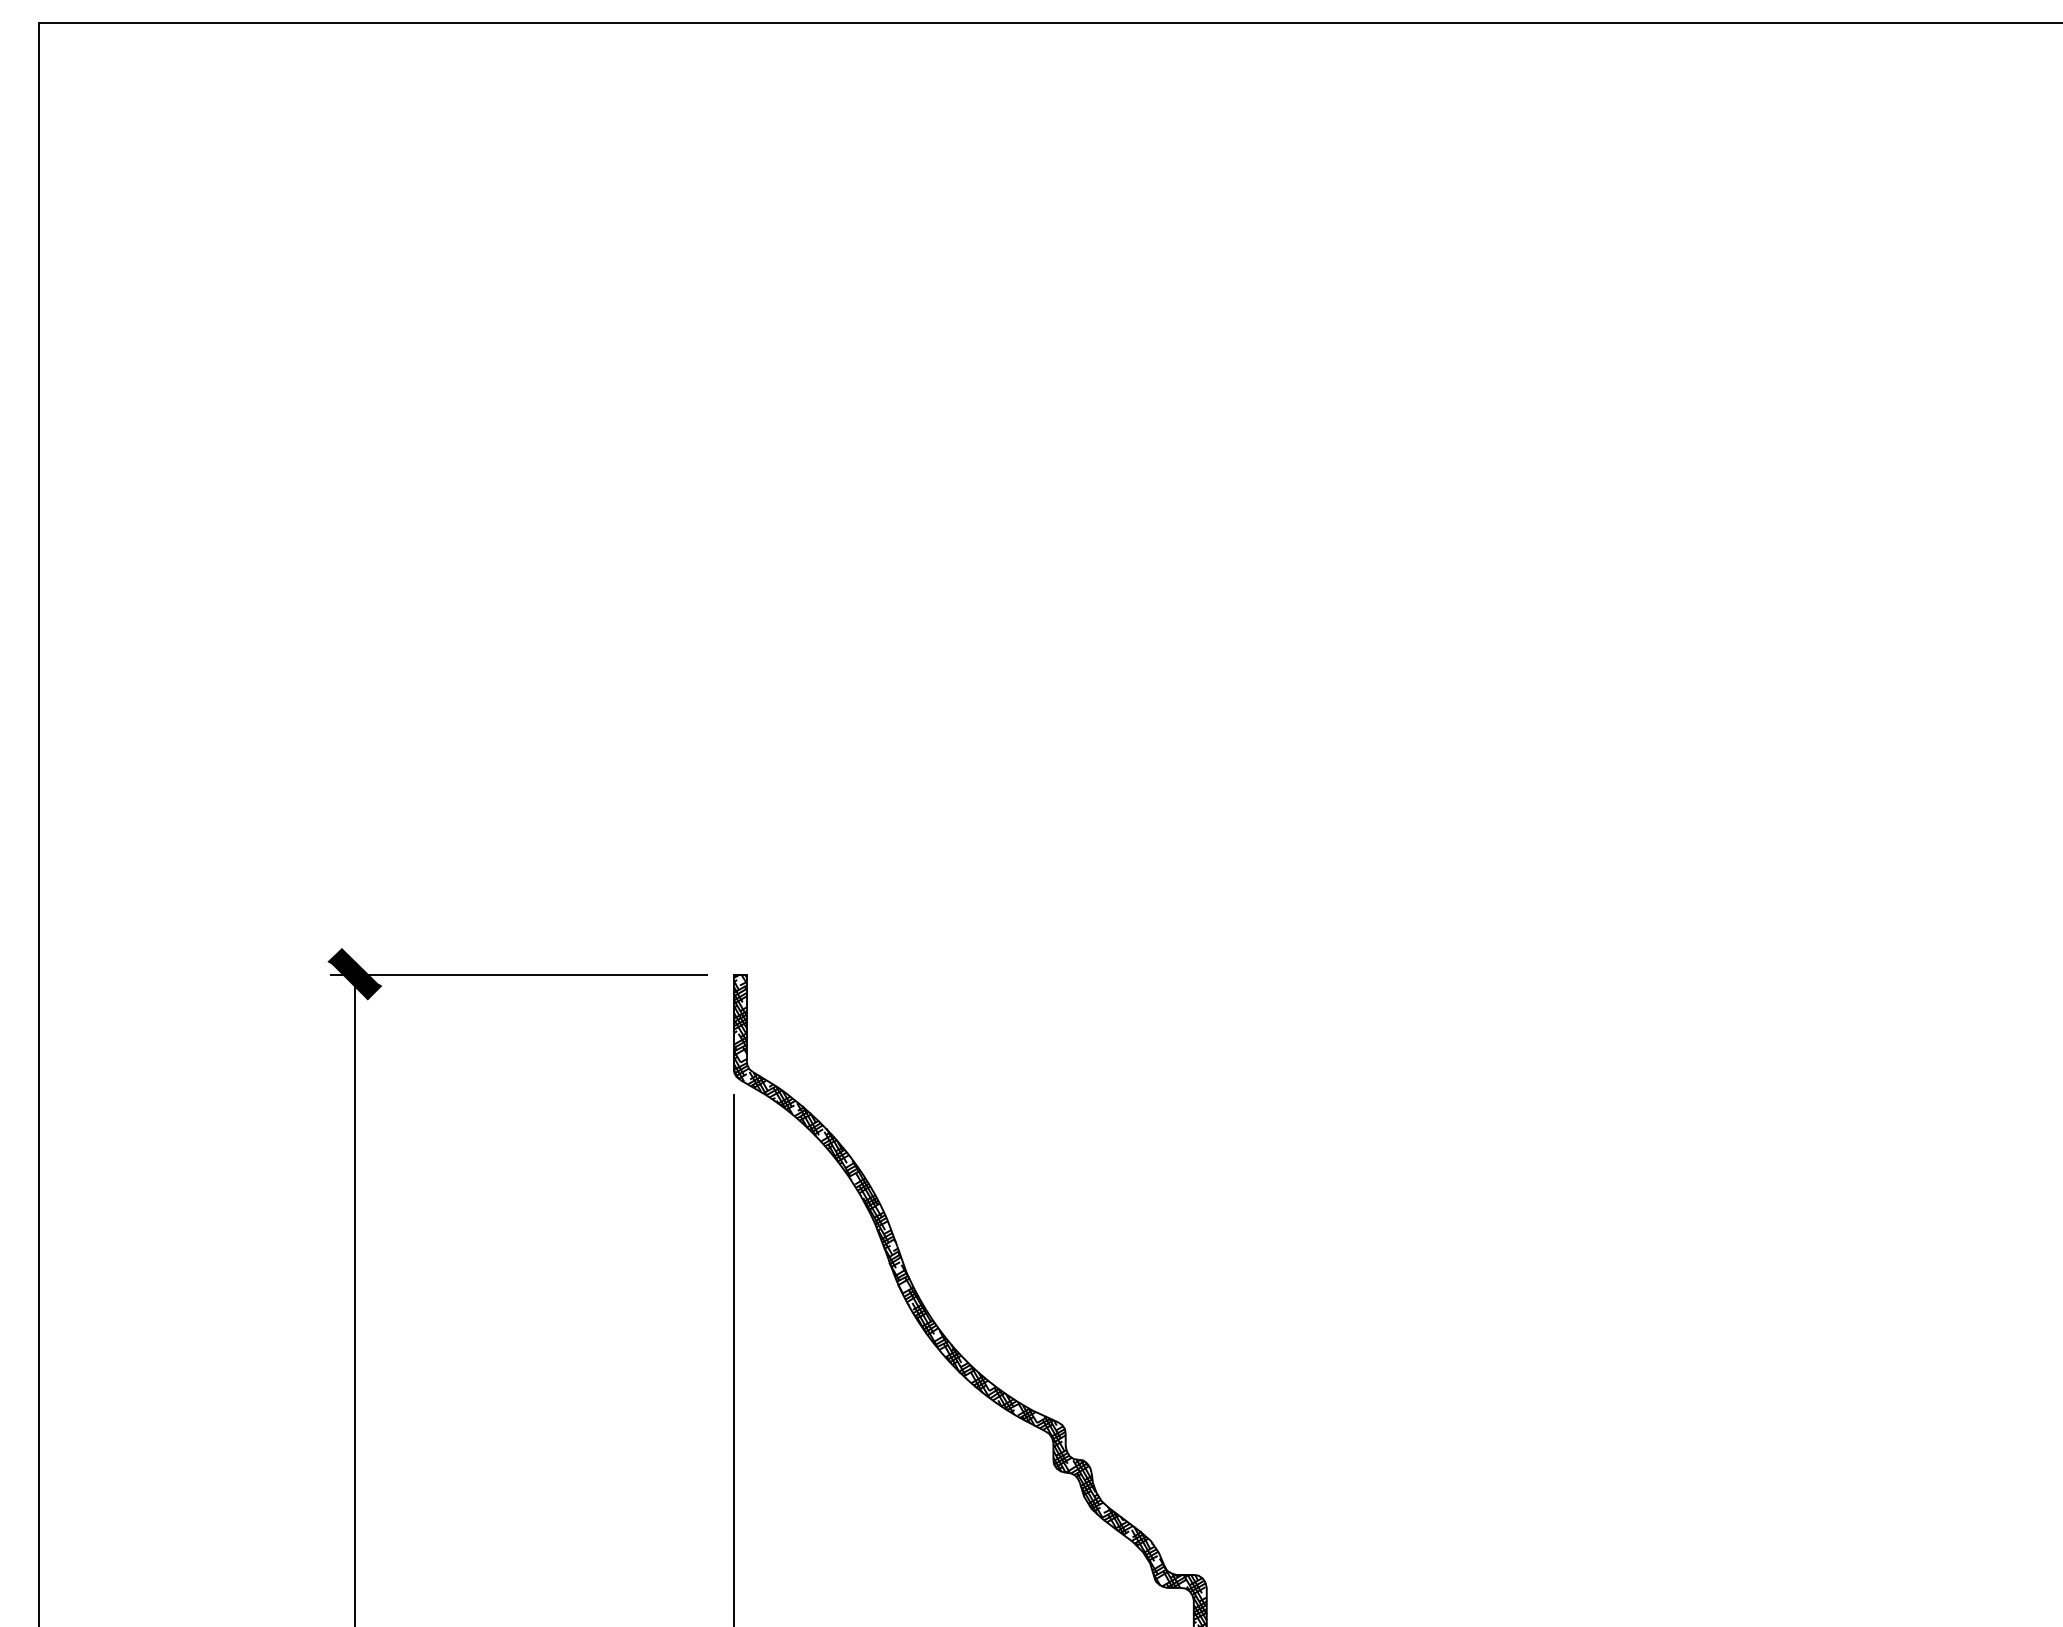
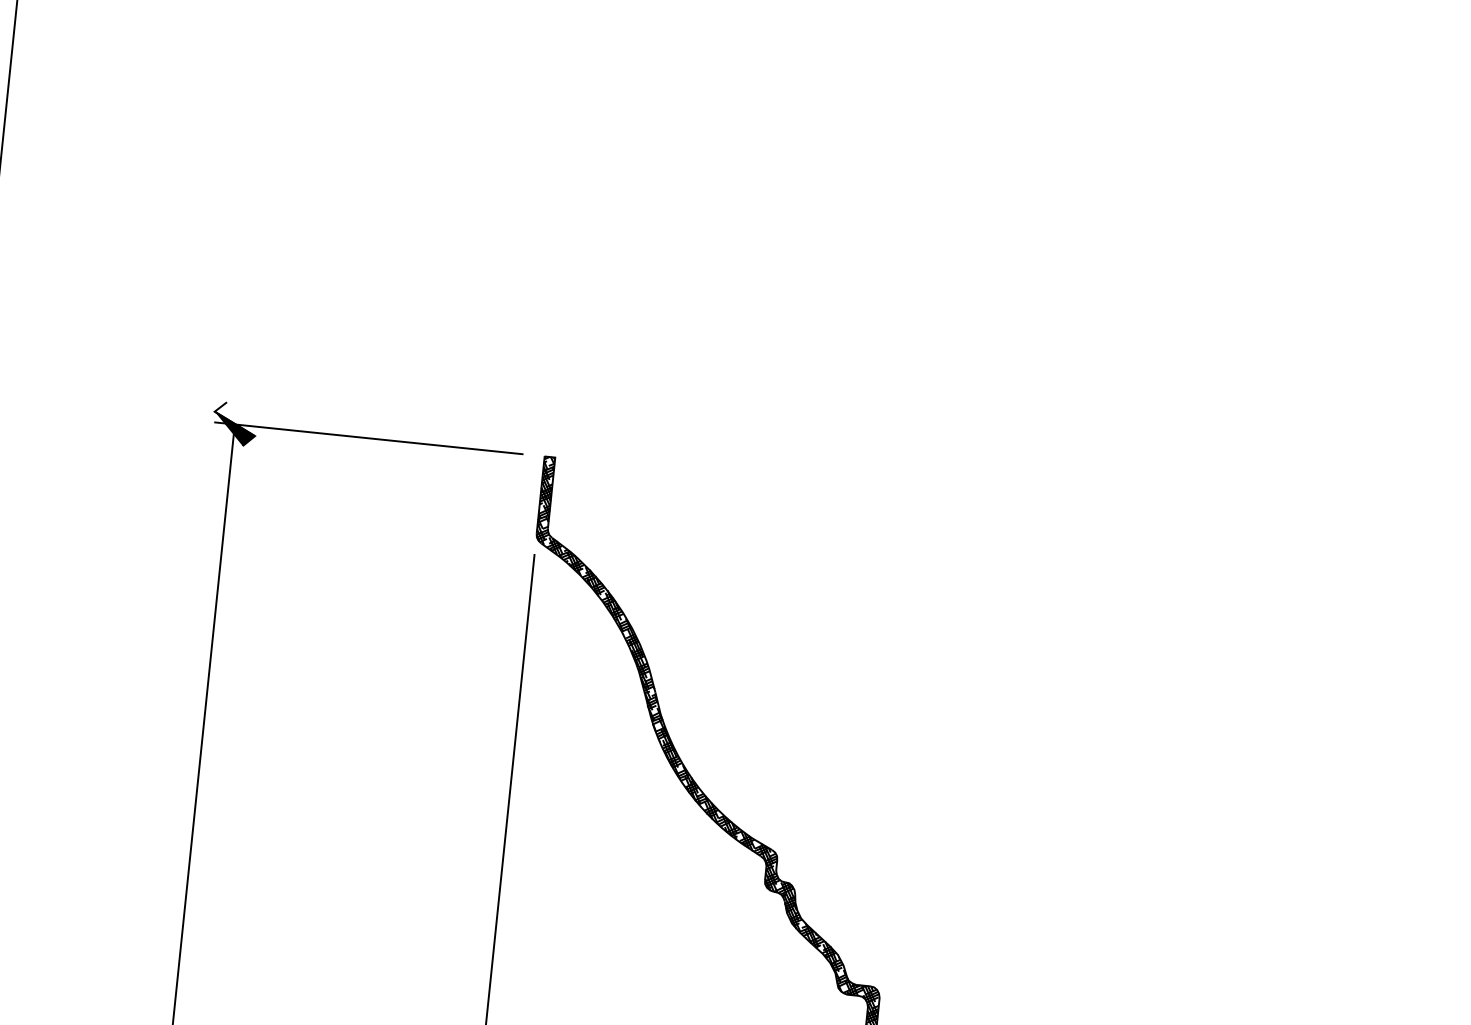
fill: (354, 967) -> (235, 418), removed

